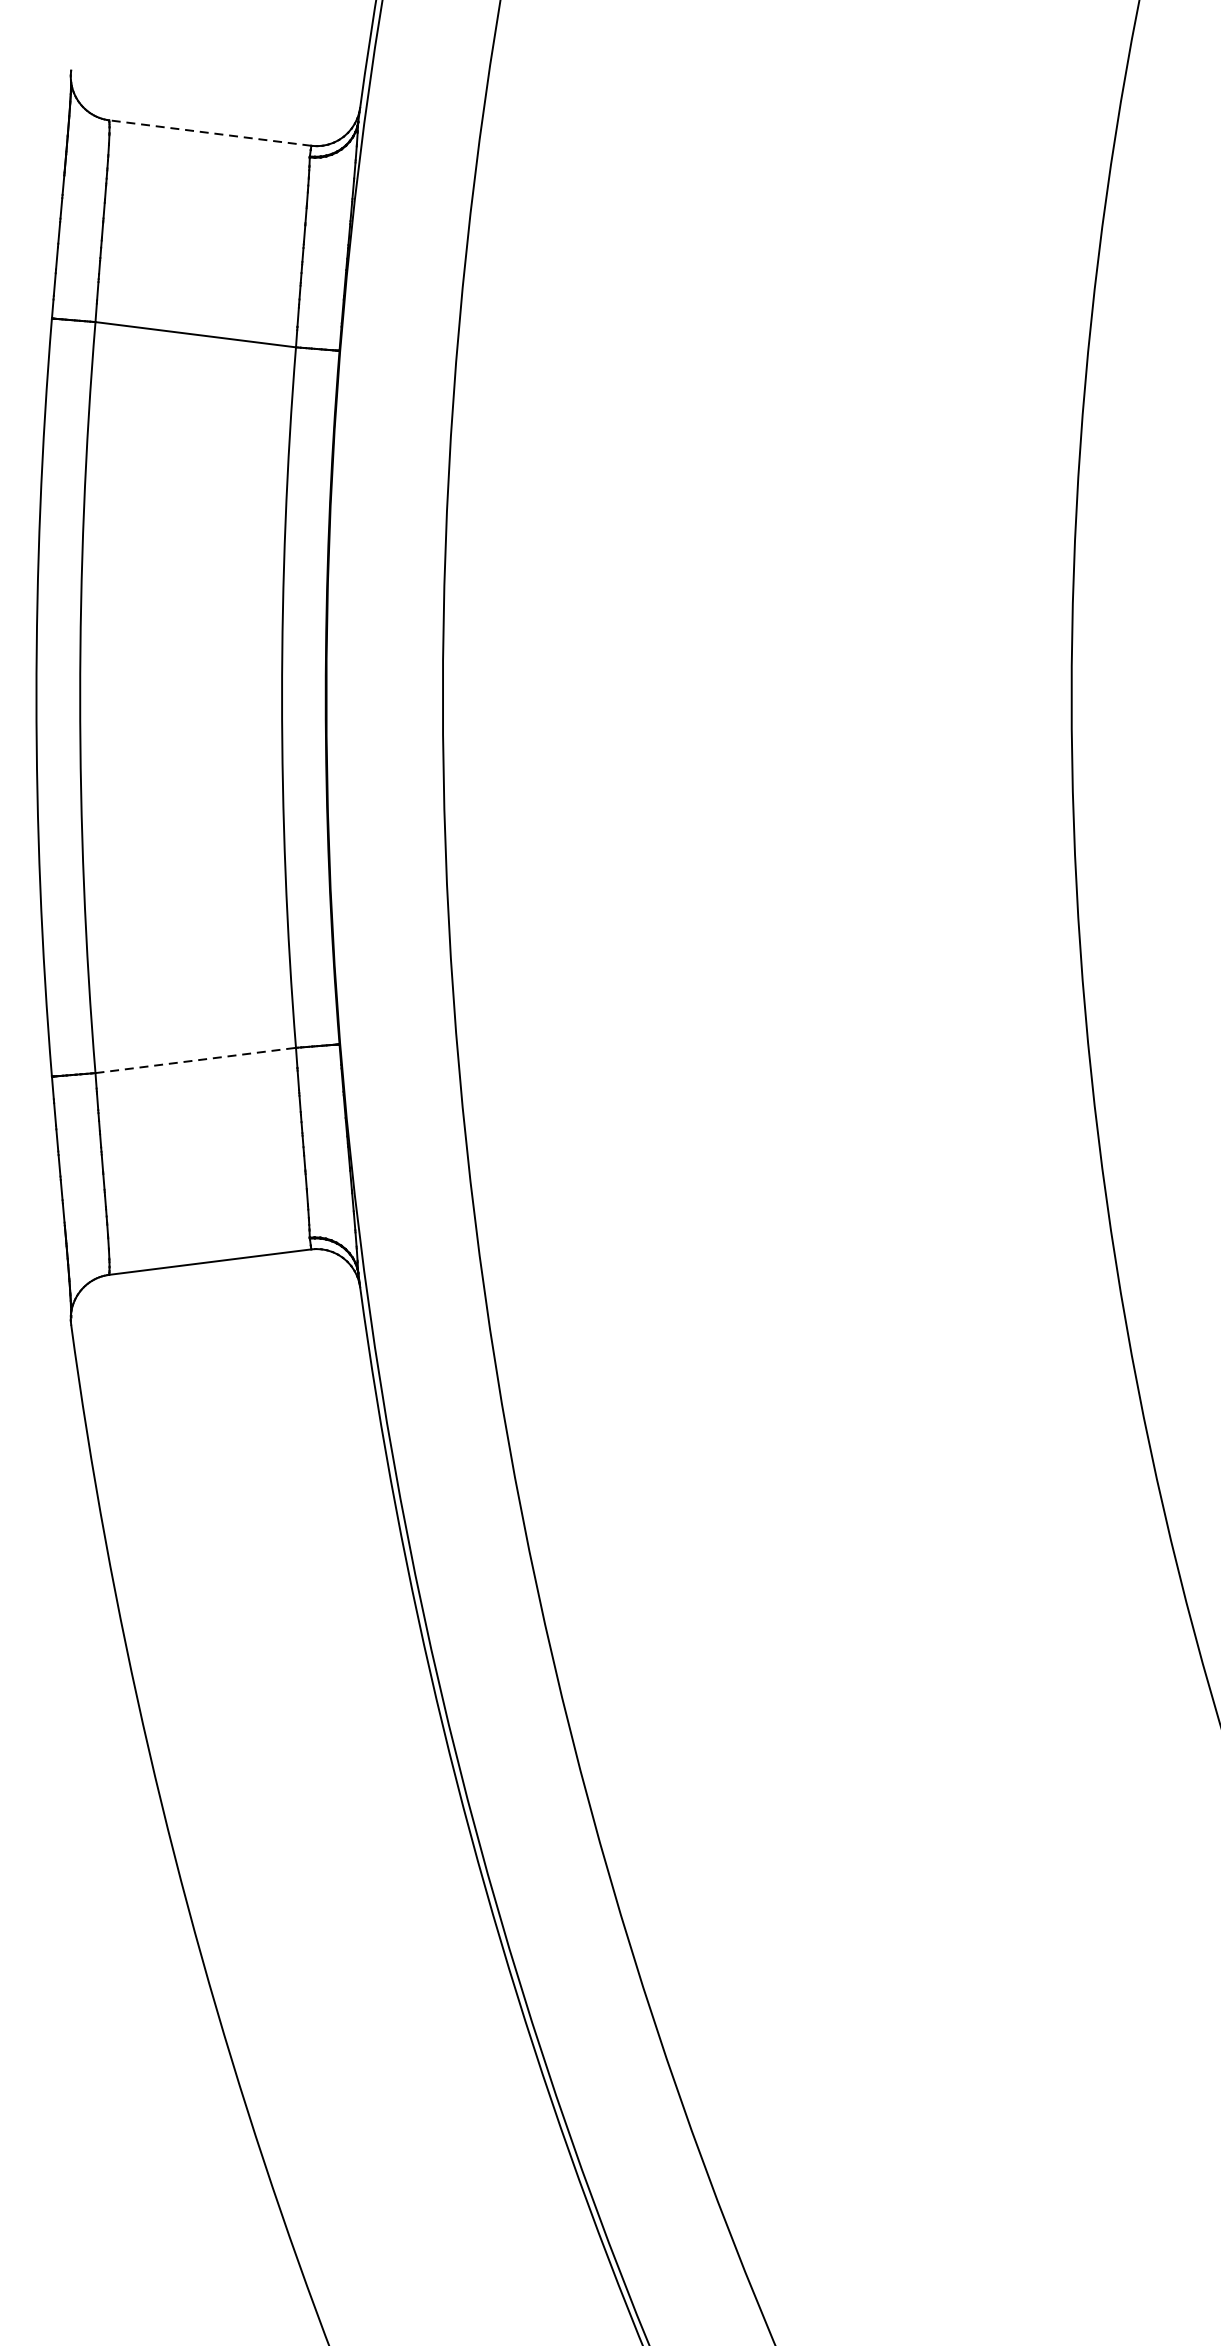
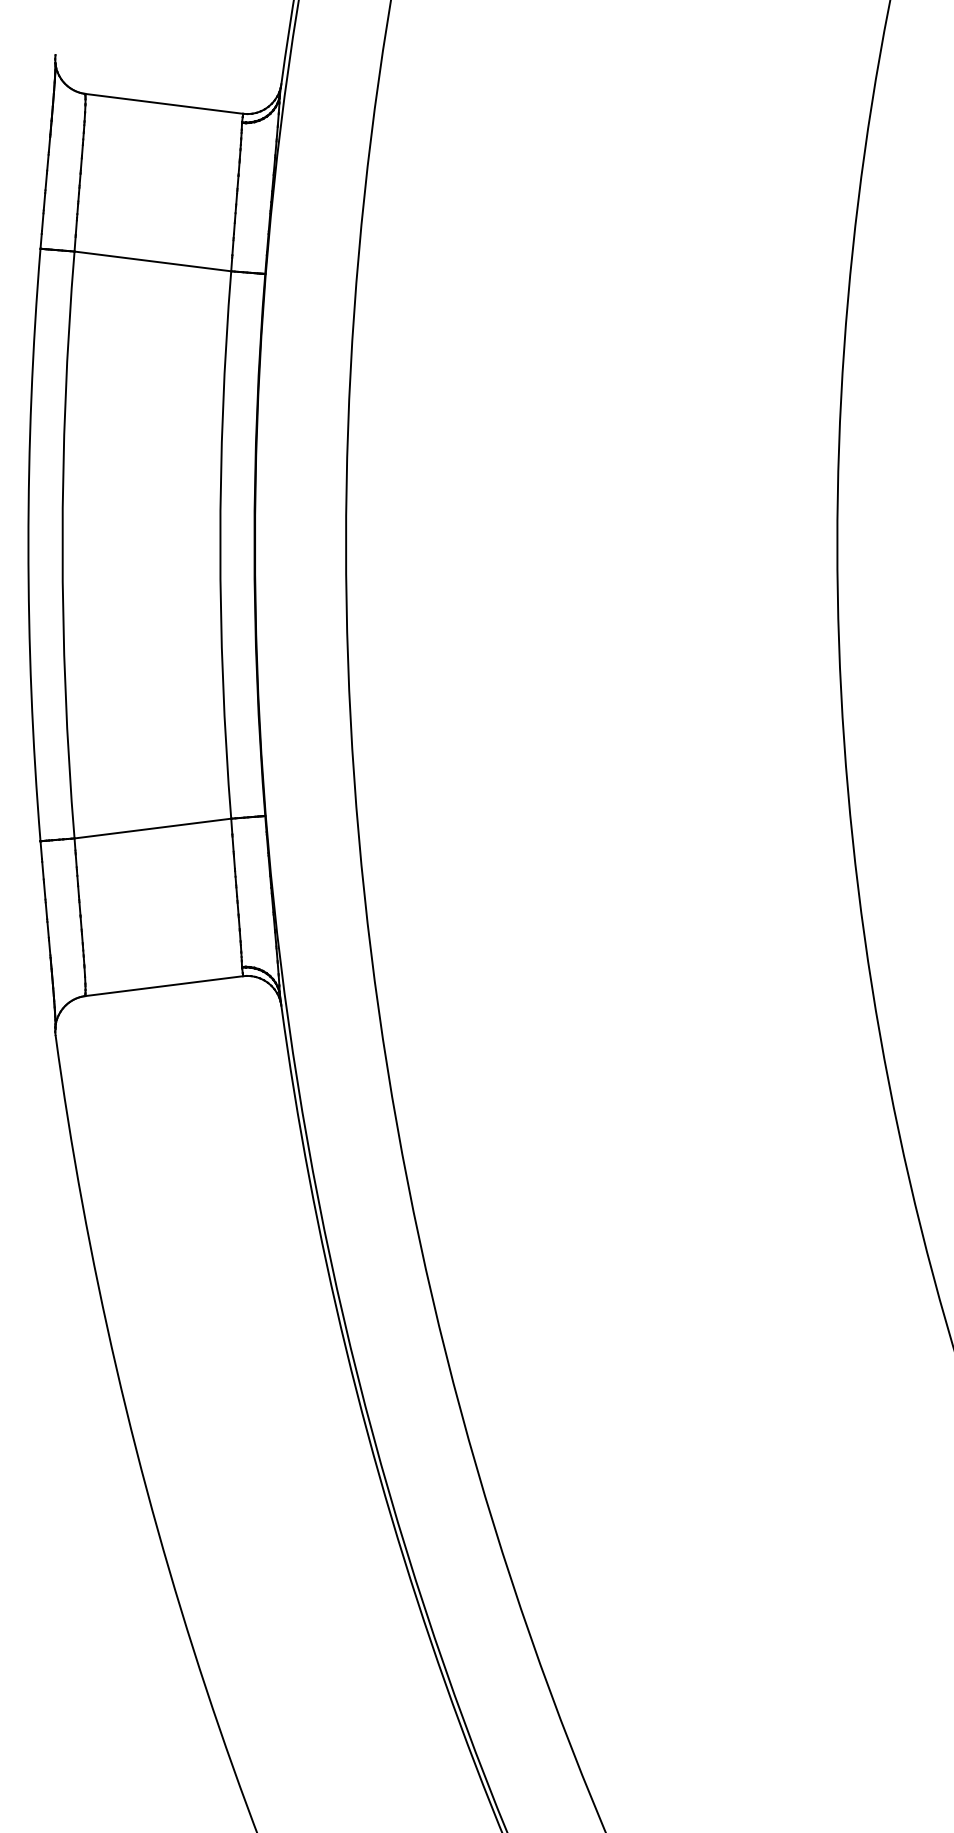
line: (210, 132) -> (164, 103), dashed -> solid
line: (195, 1060) -> (152, 828), dashed -> solid

